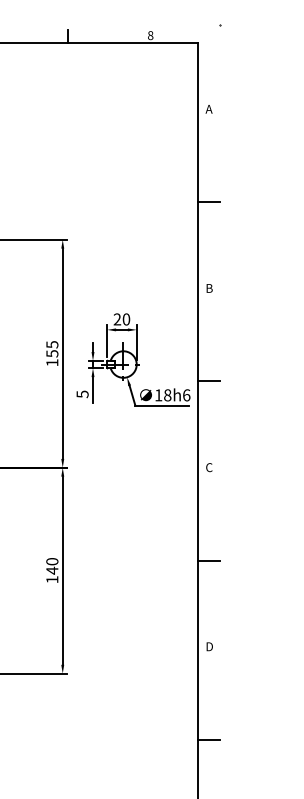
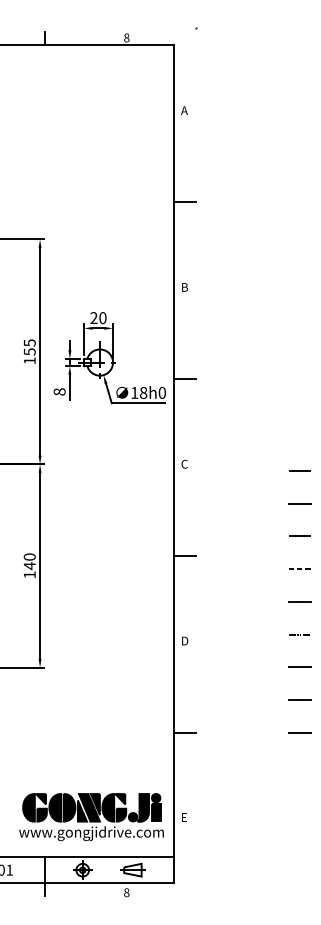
text: (82, 393) -> (59, 391), 5 -> 8
text: (186, 394) -> (162, 392), 18h6 -> 18h0

